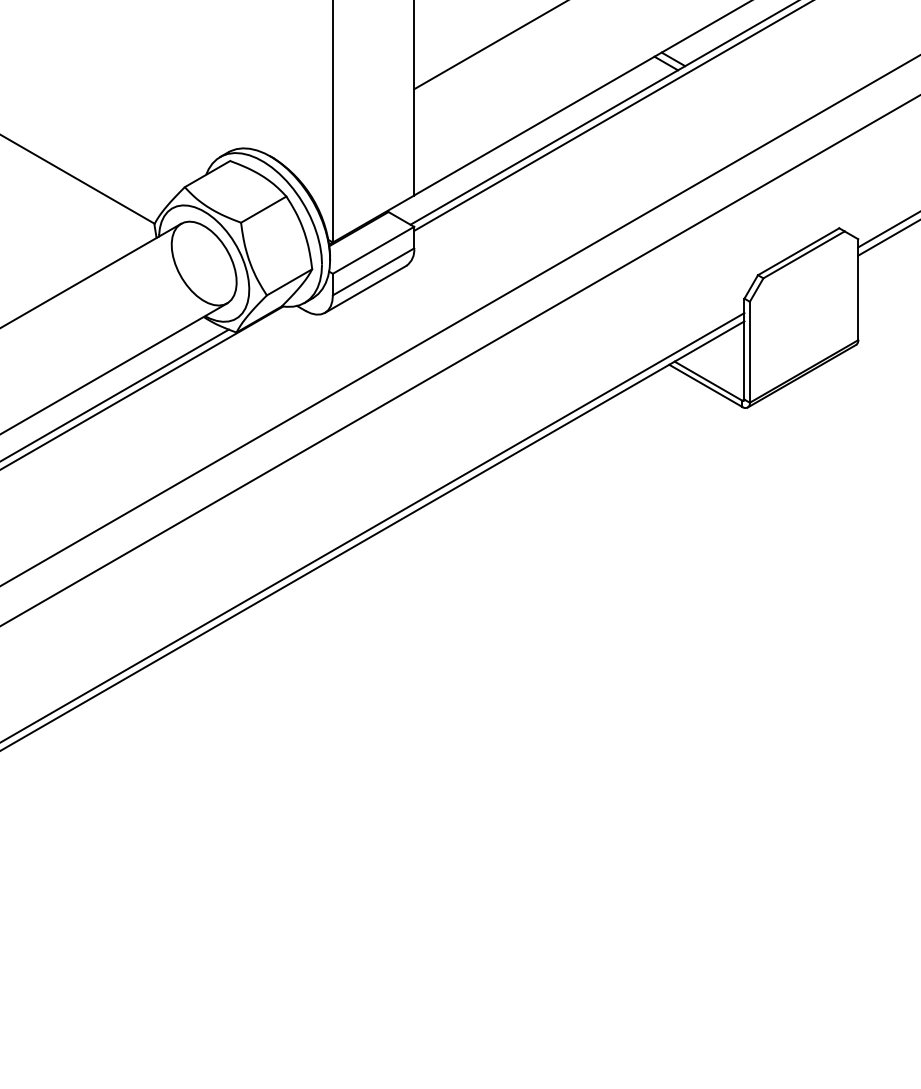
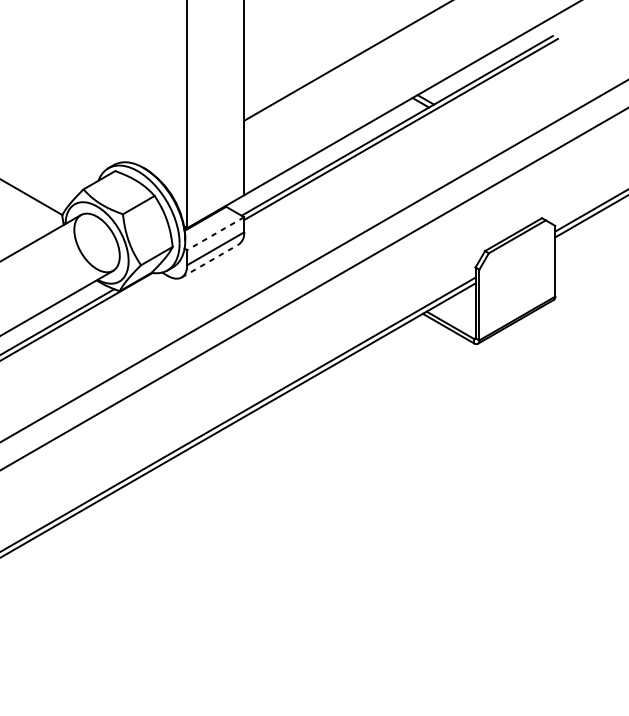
line: (373, 250) -> (215, 233), solid -> dashed
line: (365, 289) -> (210, 261), solid -> dashed

